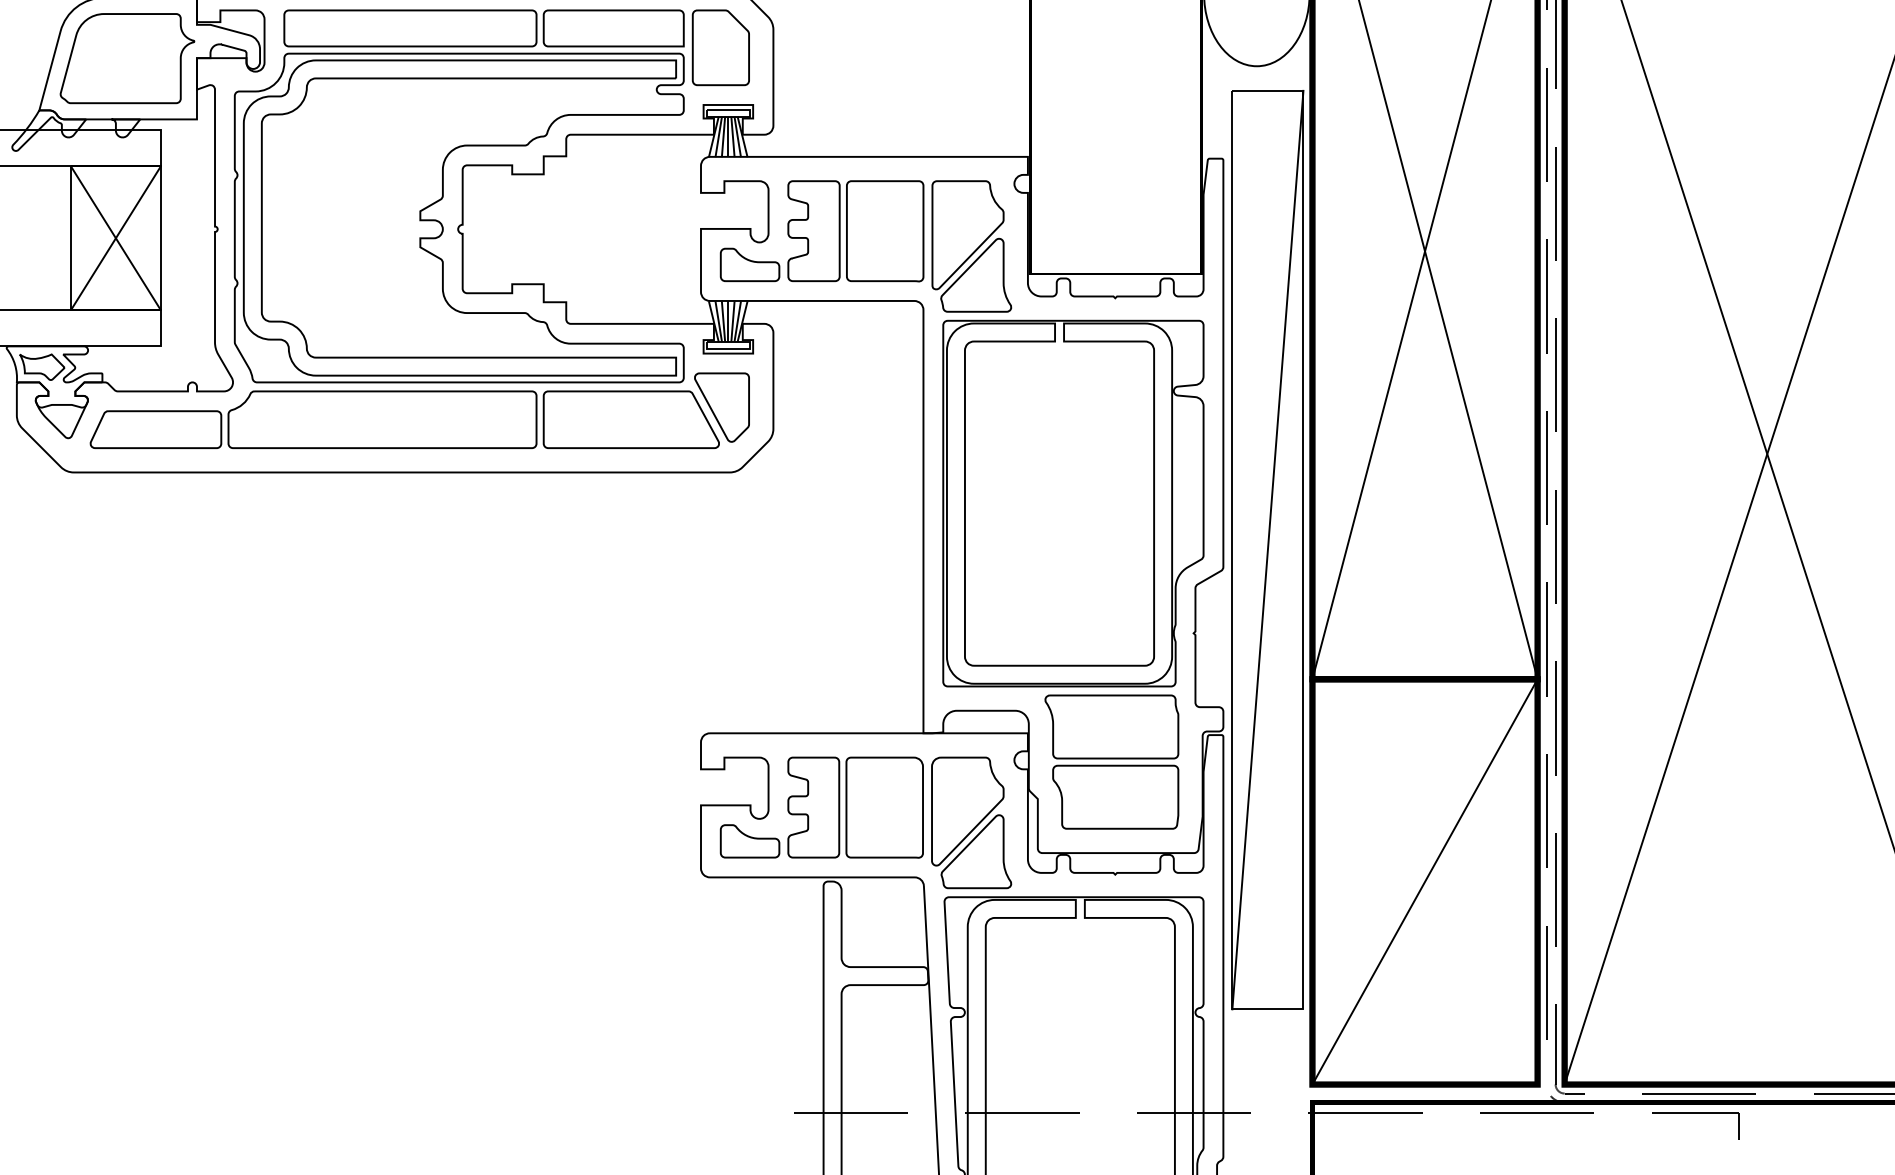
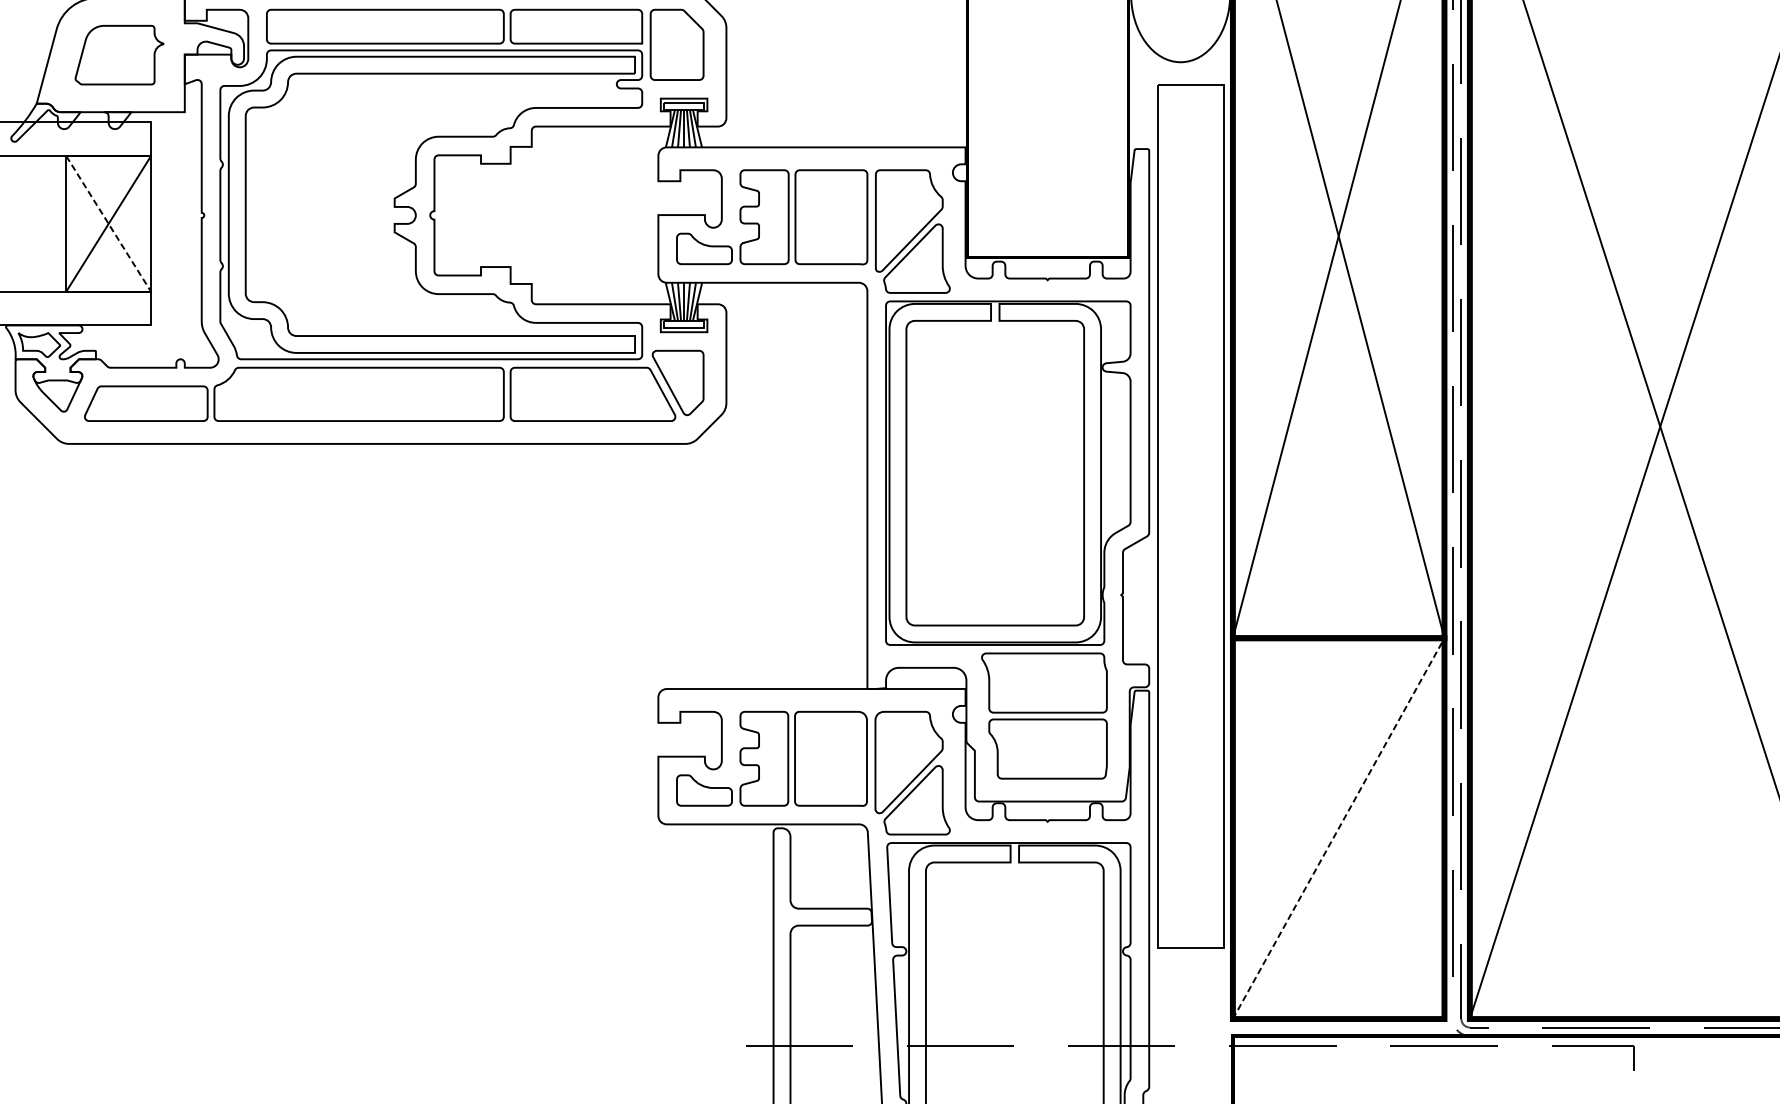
part: (127, 58) -> (119, 54), size x0.7
line: (115, 238) -> (108, 224), solid -> dashed
line: (1267, 549) -> (1190, 516), removed
line: (1425, 881) -> (1339, 828), solid -> dashed

